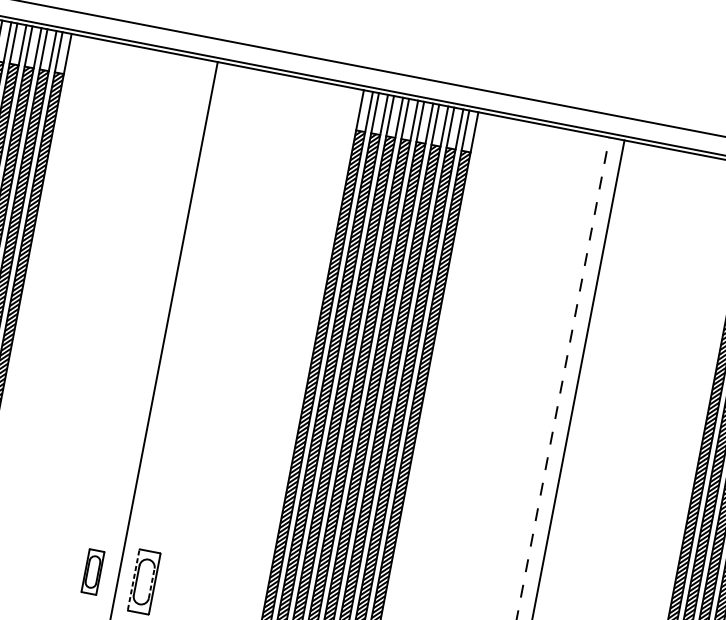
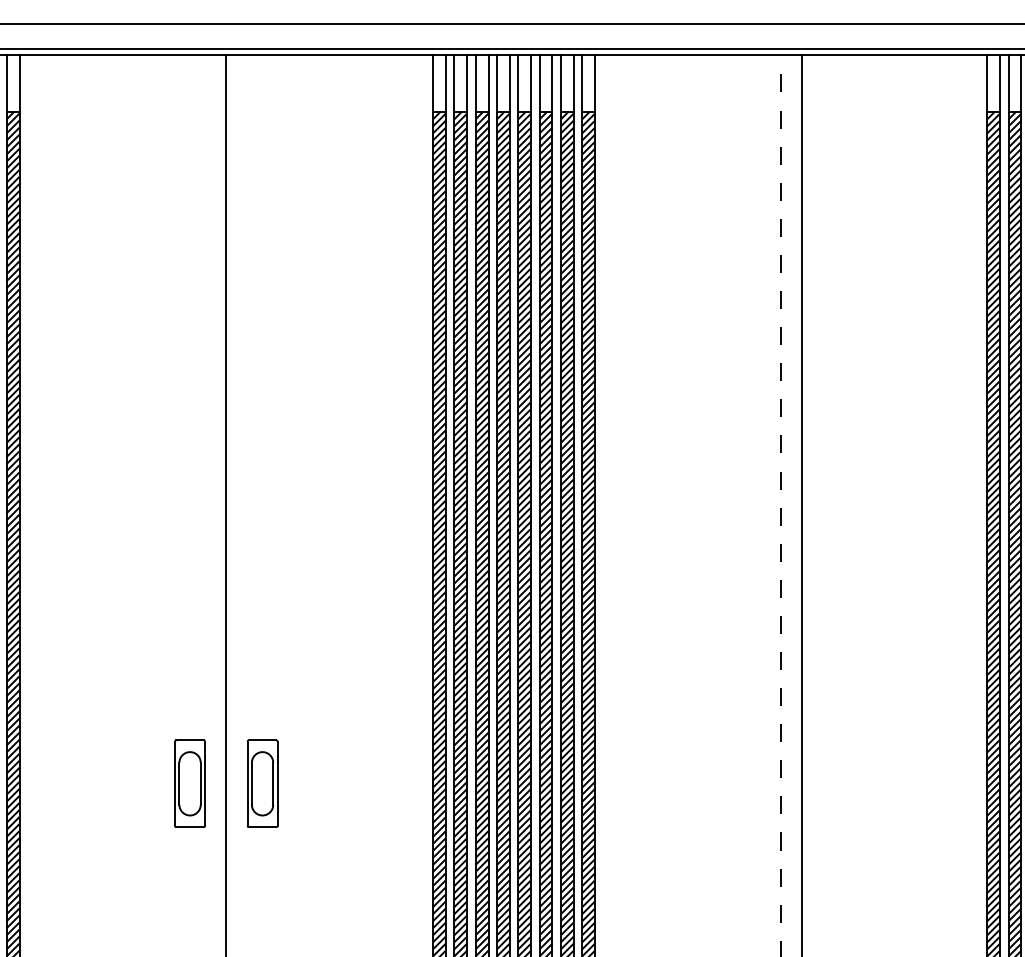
part: (92, 571) -> (189, 783), size x1.43
line: (133, 579) -> (247, 783), dashed -> solid
line: (151, 583) -> (273, 783), dashed -> solid

